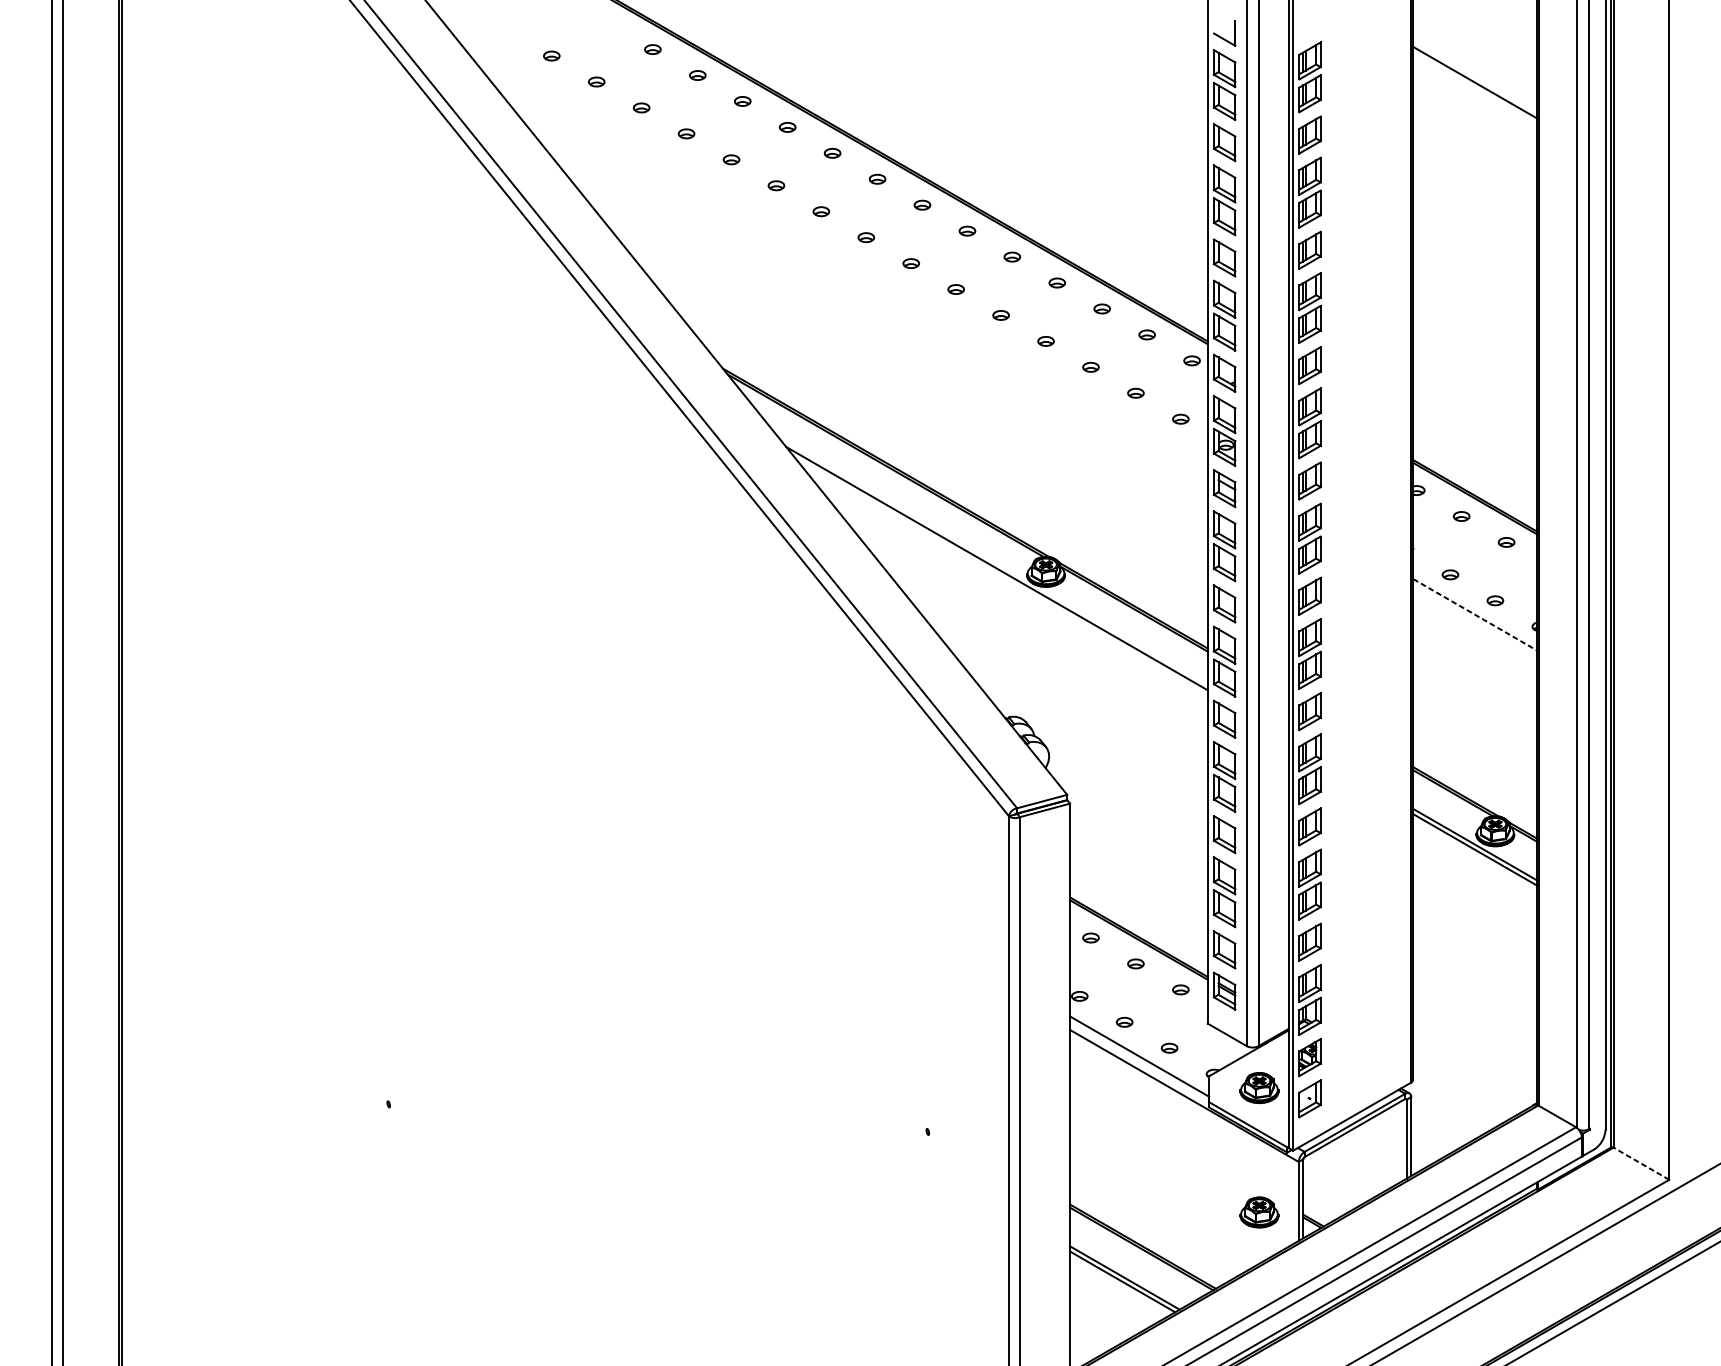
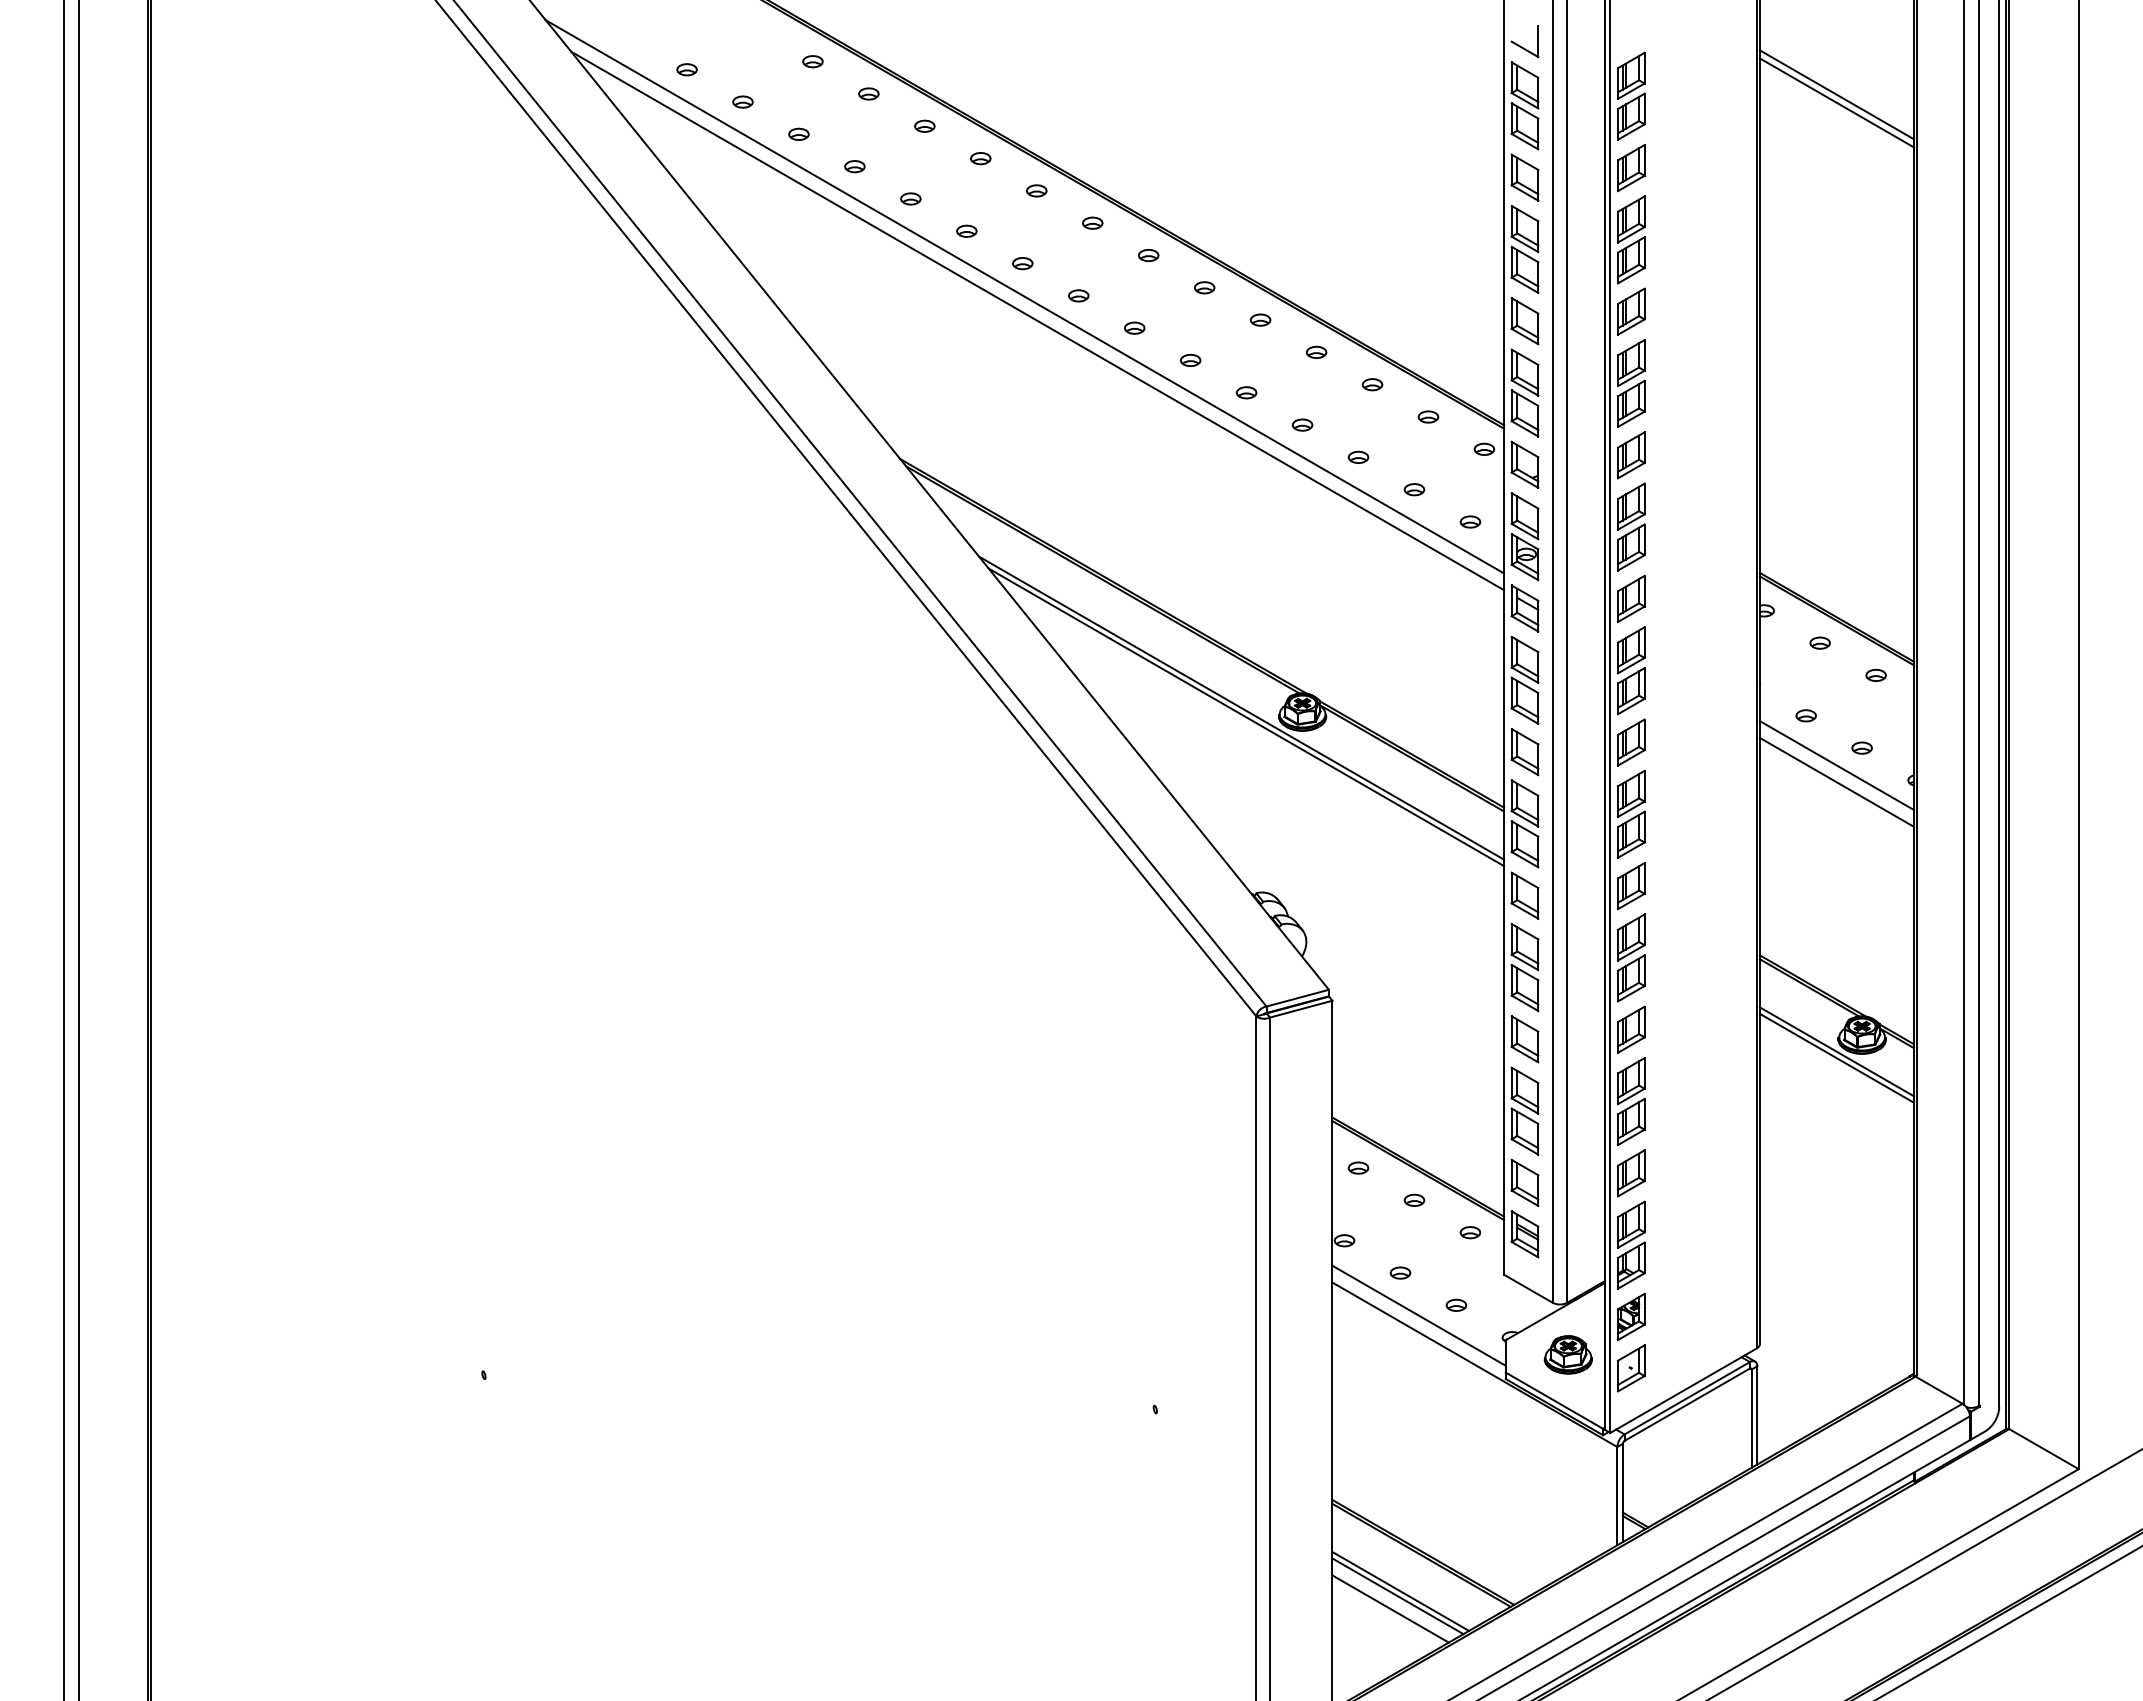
line: (1474, 75) -> (1836, 94), added
line: (822, 238) -> (1024, 296), added
line: (833, 257) -> (1037, 320), added
line: (1001, 576) -> (1246, 717), added
line: (1474, 614) -> (1836, 765), dashed -> solid
line: (1474, 627) -> (1836, 781), added
line: (1641, 1163) -> (2043, 1448), dashed -> solid
part: (1258, 1212) -> (1567, 1509), removed
line: (1116, 1291) -> (1390, 1608), added

